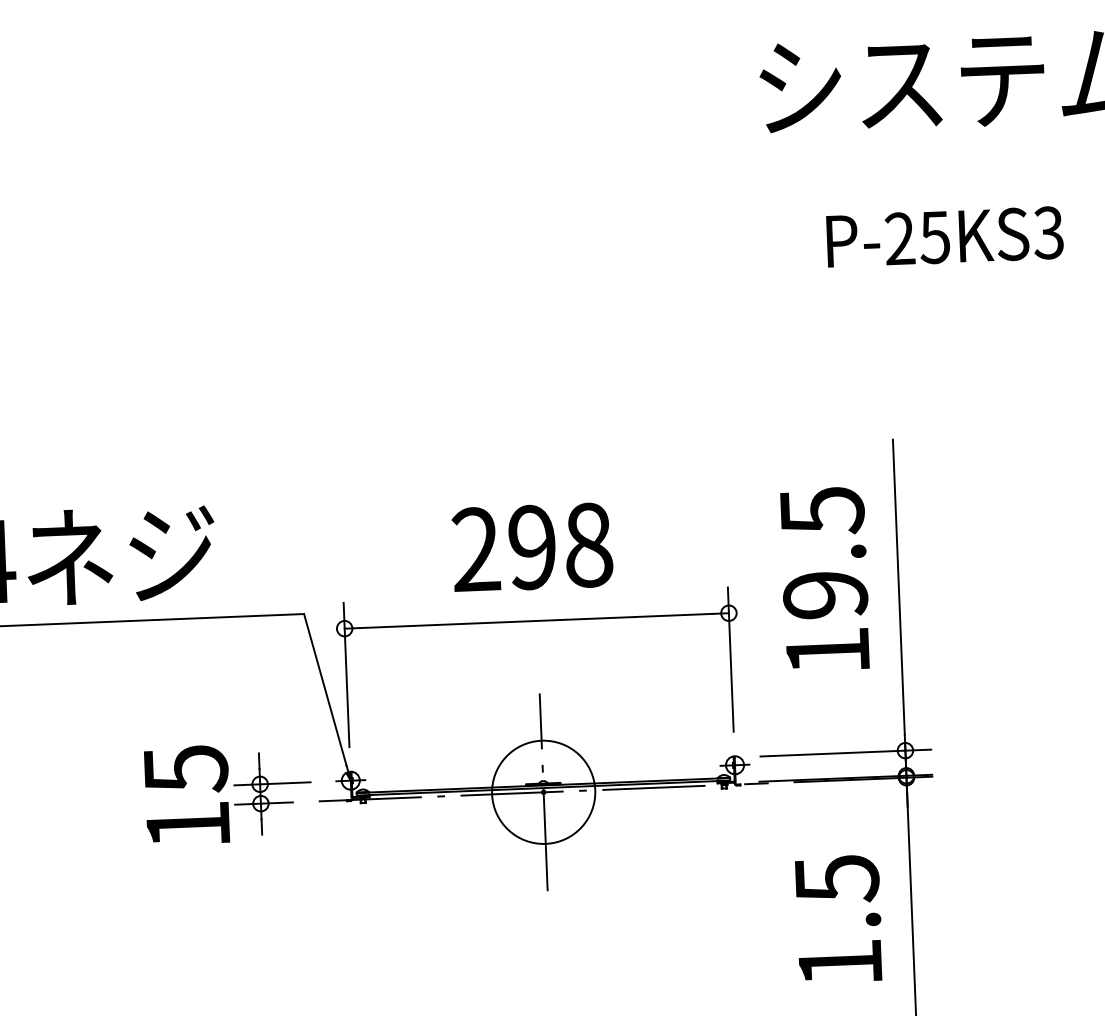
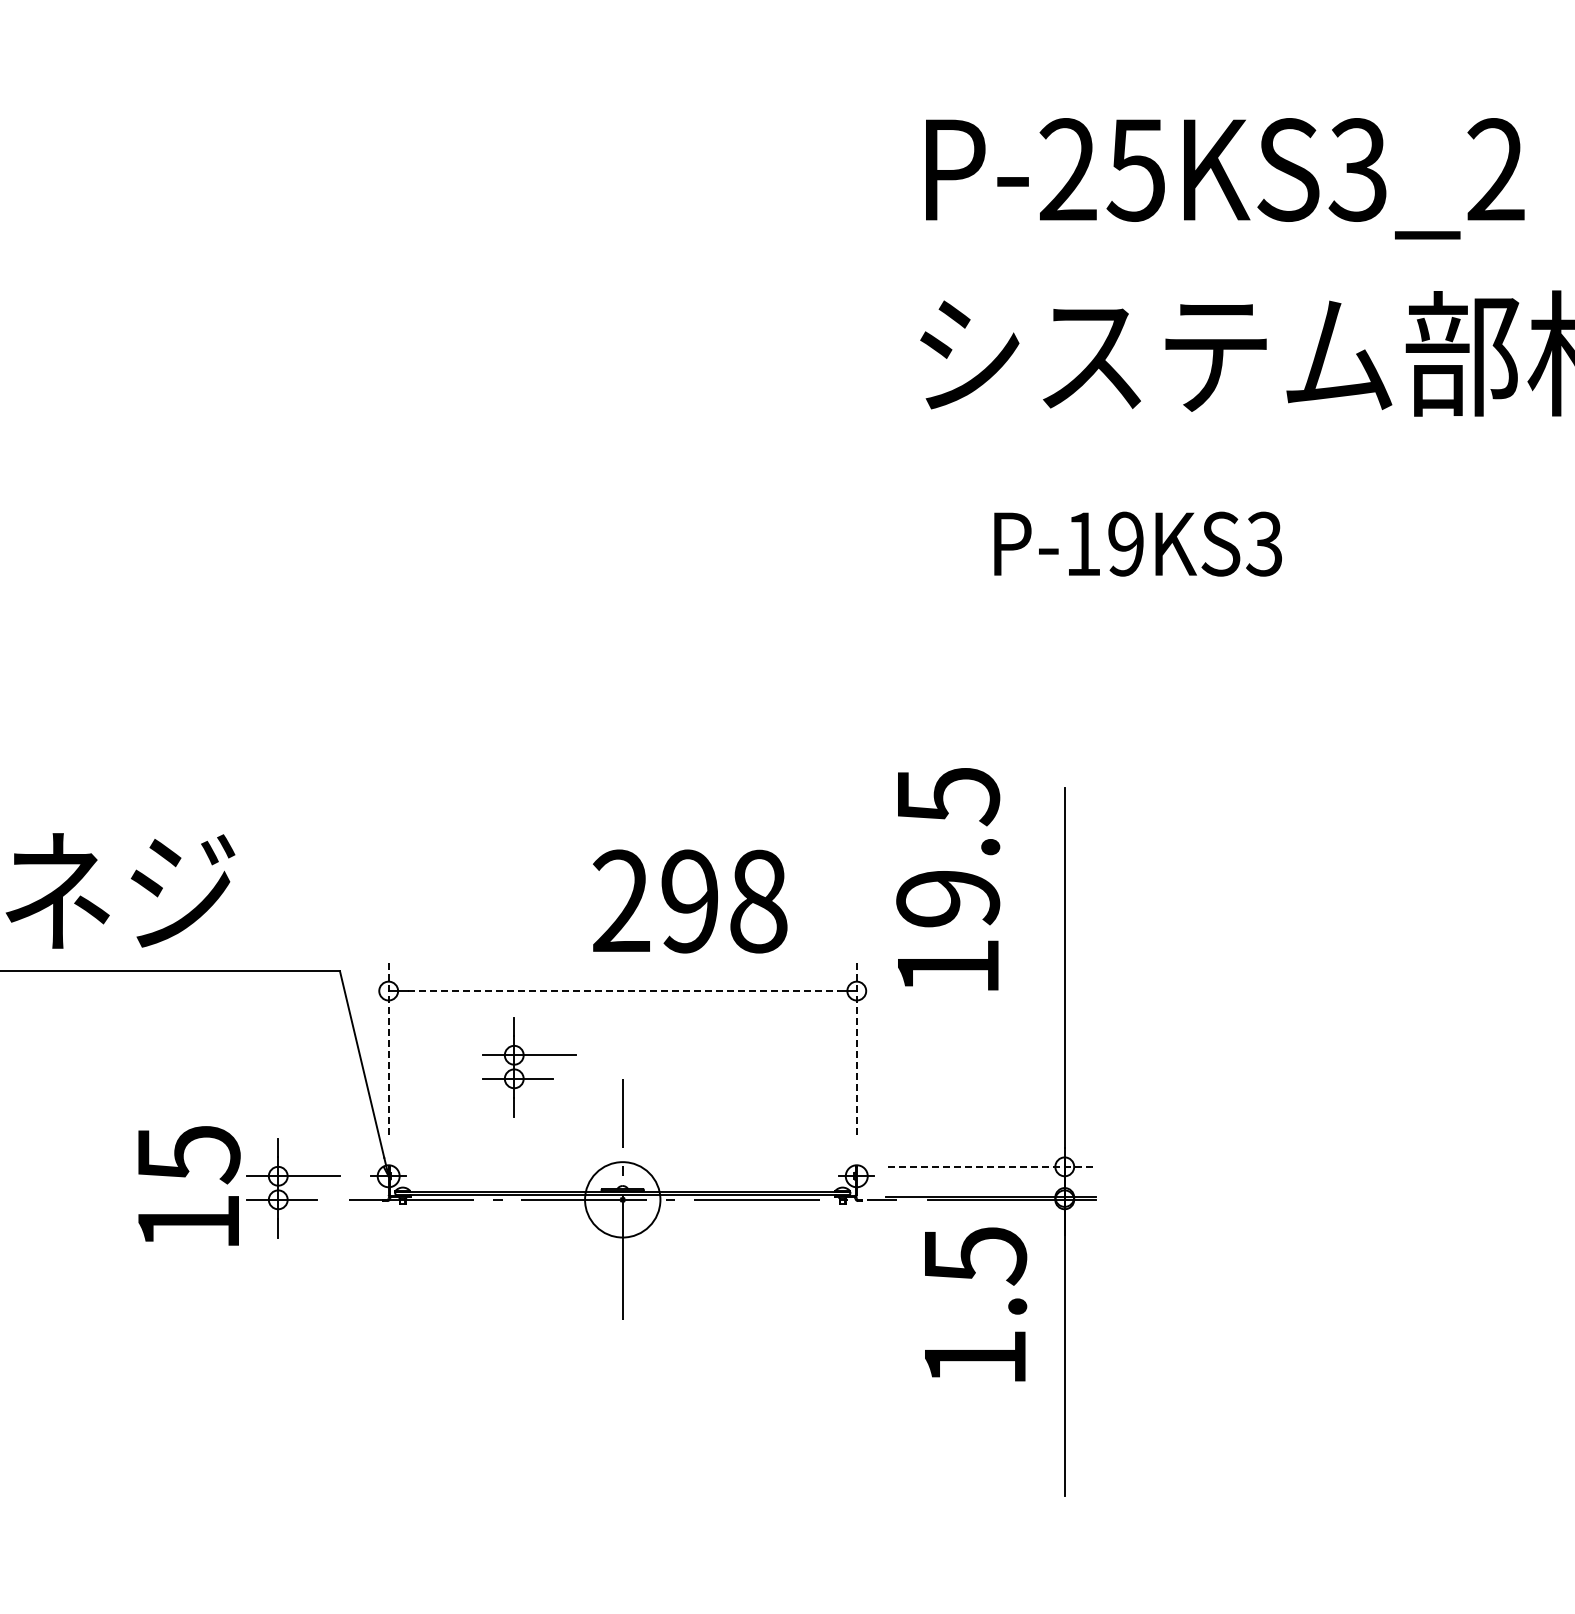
text: (917, 237) -> (1104, 543), P-25KS3 -> P-19KS3
text: (532, 547) -> (690, 901), moved
text: (825, 579) -> (948, 879), moved
line: (537, 621) -> (623, 991), solid -> dashed
line: (730, 659) -> (856, 1047), solid -> dashed
line: (346, 674) -> (388, 1047), solid -> dashed
part: (458, 691) -> (523, 1073), added
line: (846, 752) -> (992, 1166), solid -> dashed
circle: (543, 792) -> (622, 1199), size x0.6
text: (839, 919) -> (976, 1304), moved

